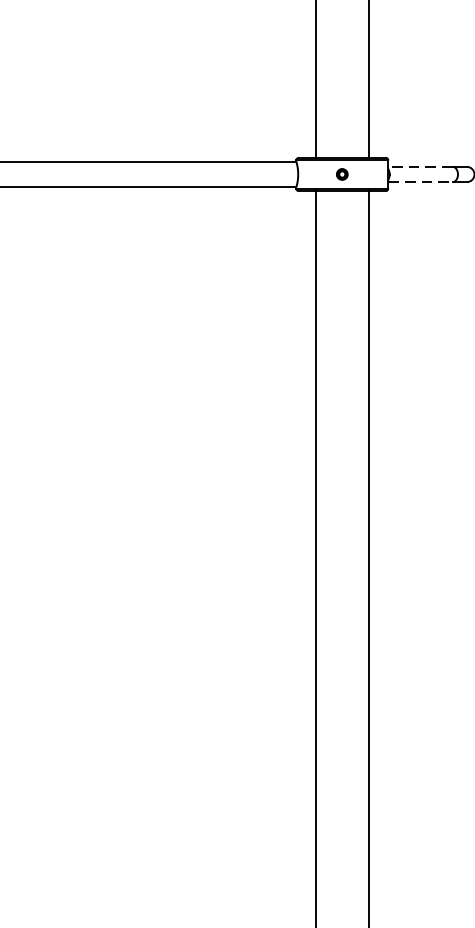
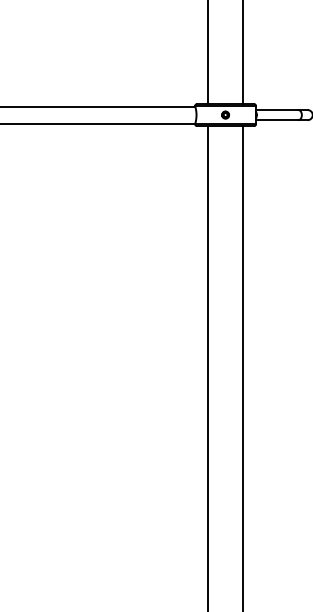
line: (419, 167) -> (276, 110), dashed -> solid
line: (421, 182) -> (277, 120), dashed -> solid

